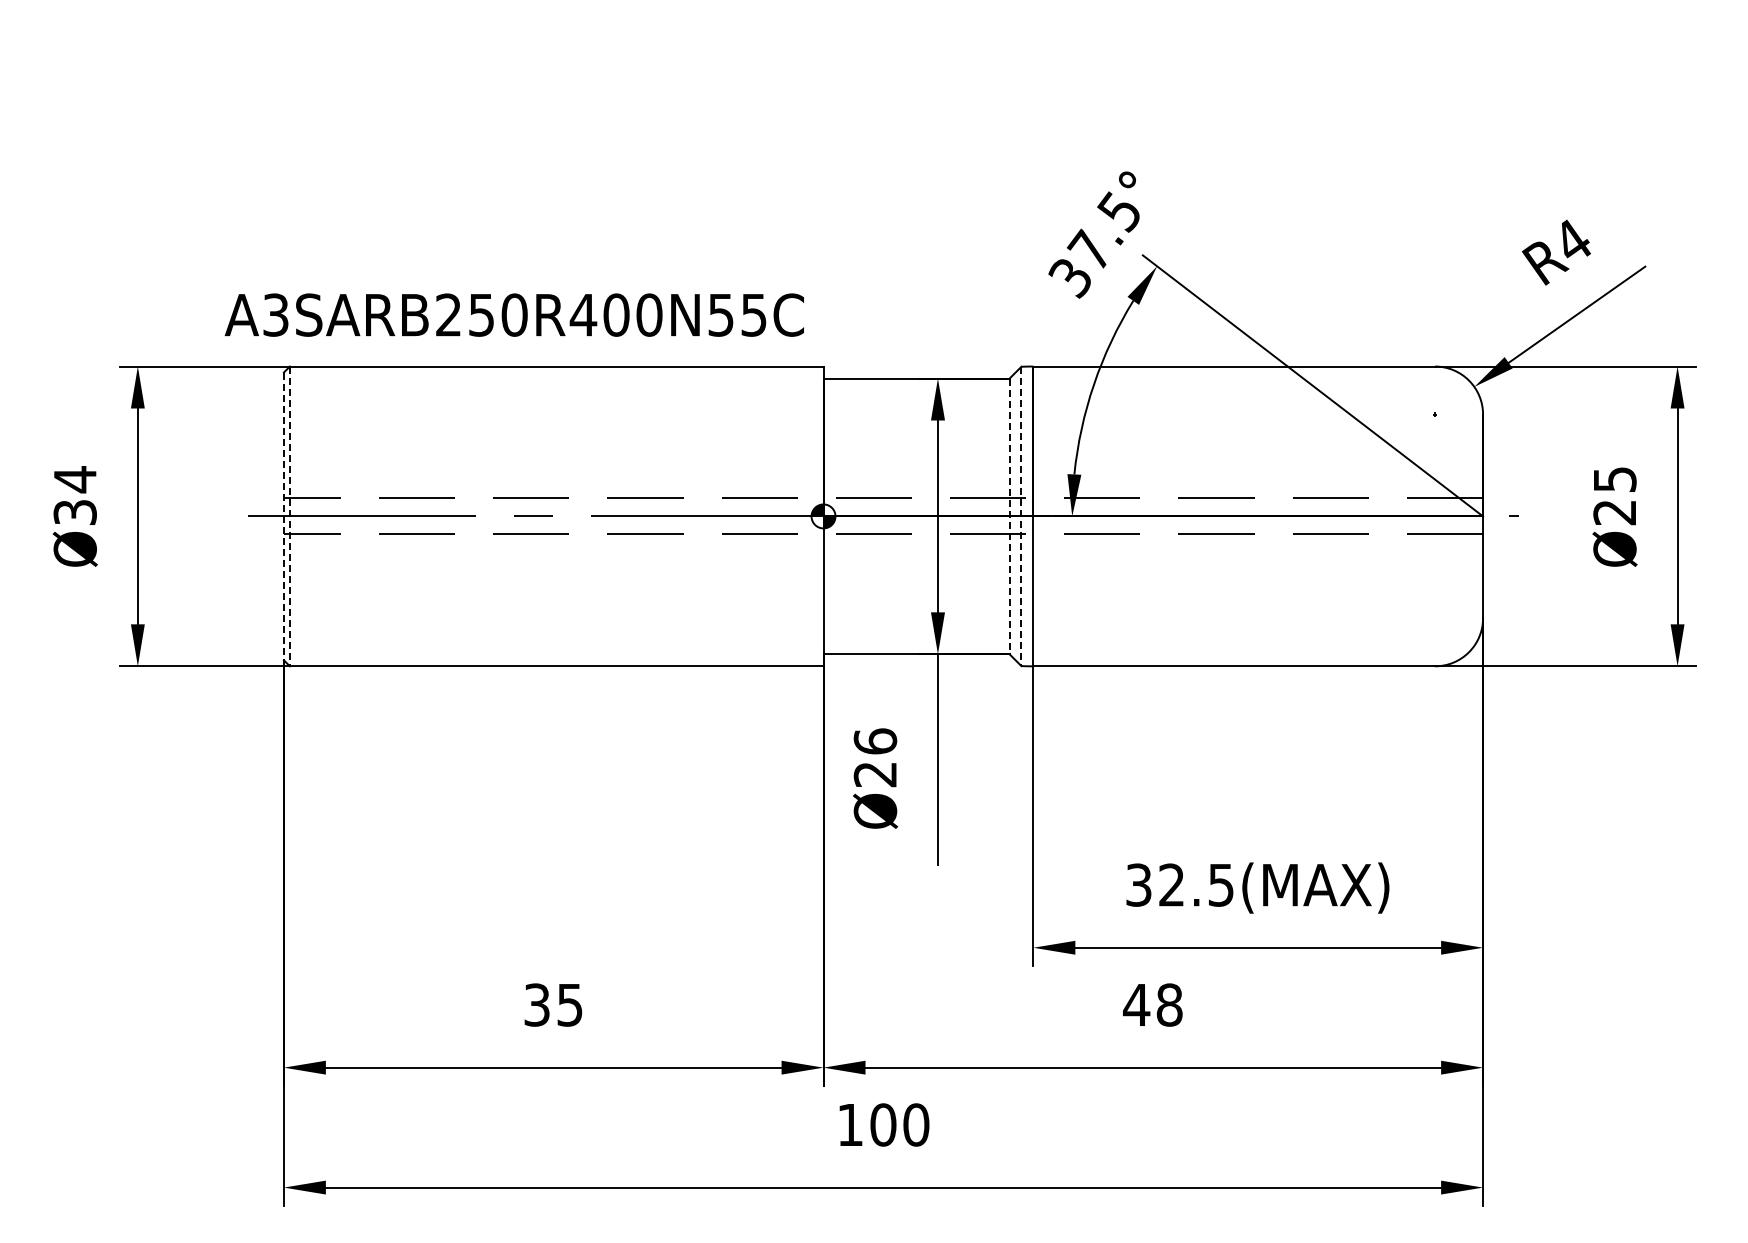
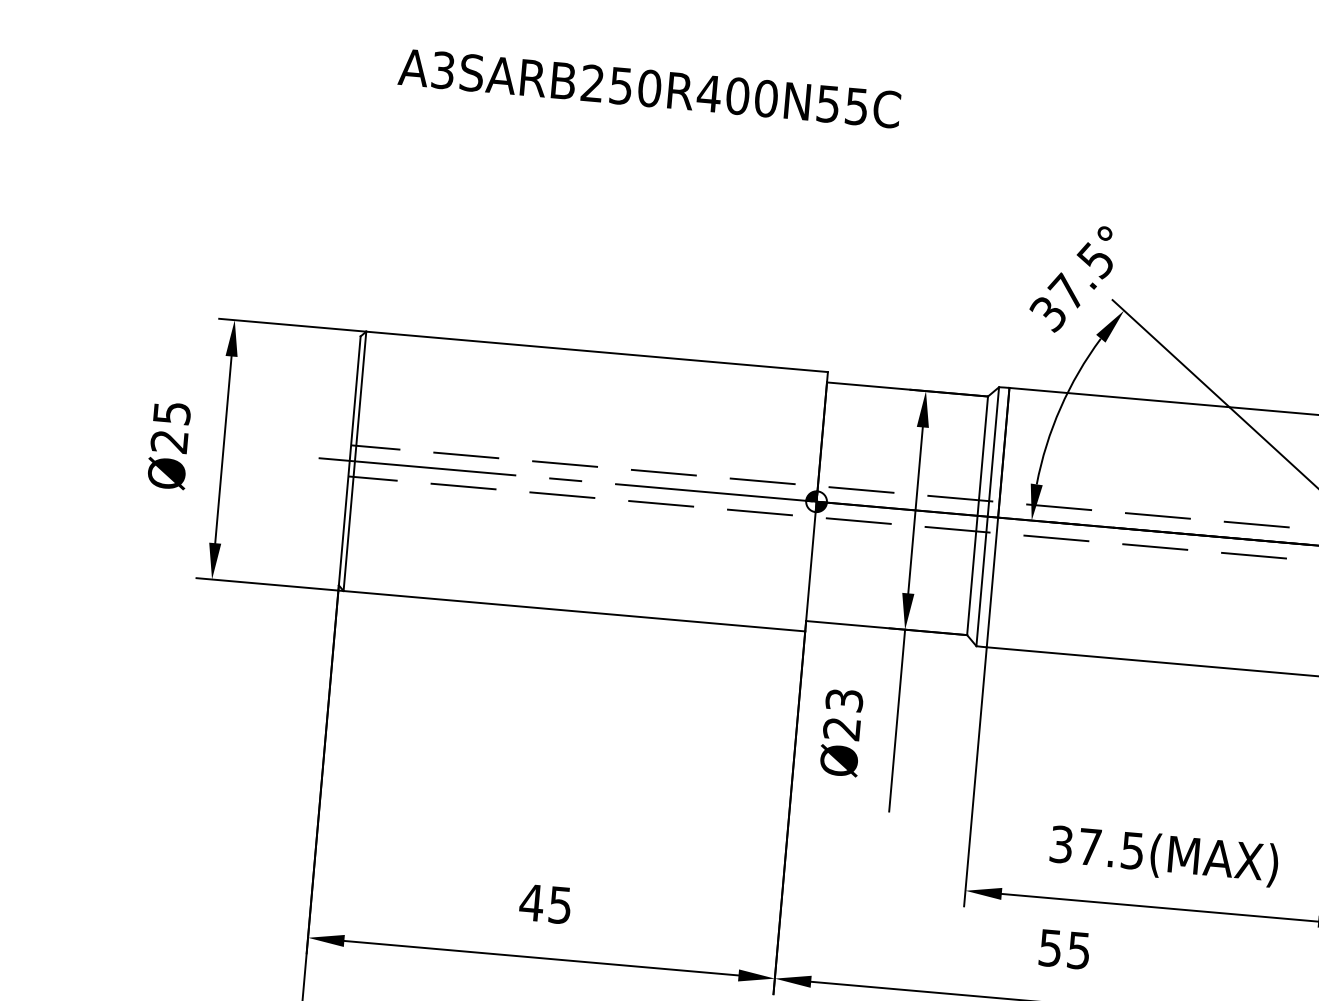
text: (513, 314) -> (648, 87), moved
text: (74, 495) -> (170, 426), Ø34 -> Ø25
line: (283, 516) -> (349, 460), dashed -> solid
line: (289, 516) -> (354, 461), dashed -> solid
line: (1009, 516) -> (977, 515), dashed -> solid
line: (1021, 516) -> (987, 516), dashed -> solid
text: (875, 741) -> (844, 700), Ø26 -> Ø23
text: (1171, 884) -> (1089, 846), 32.5(MAX) -> 37.5(MAX)
text: (536, 1004) -> (531, 902), 35 -> 45
text: (1152, 1004) -> (1064, 948), 48 -> 55

